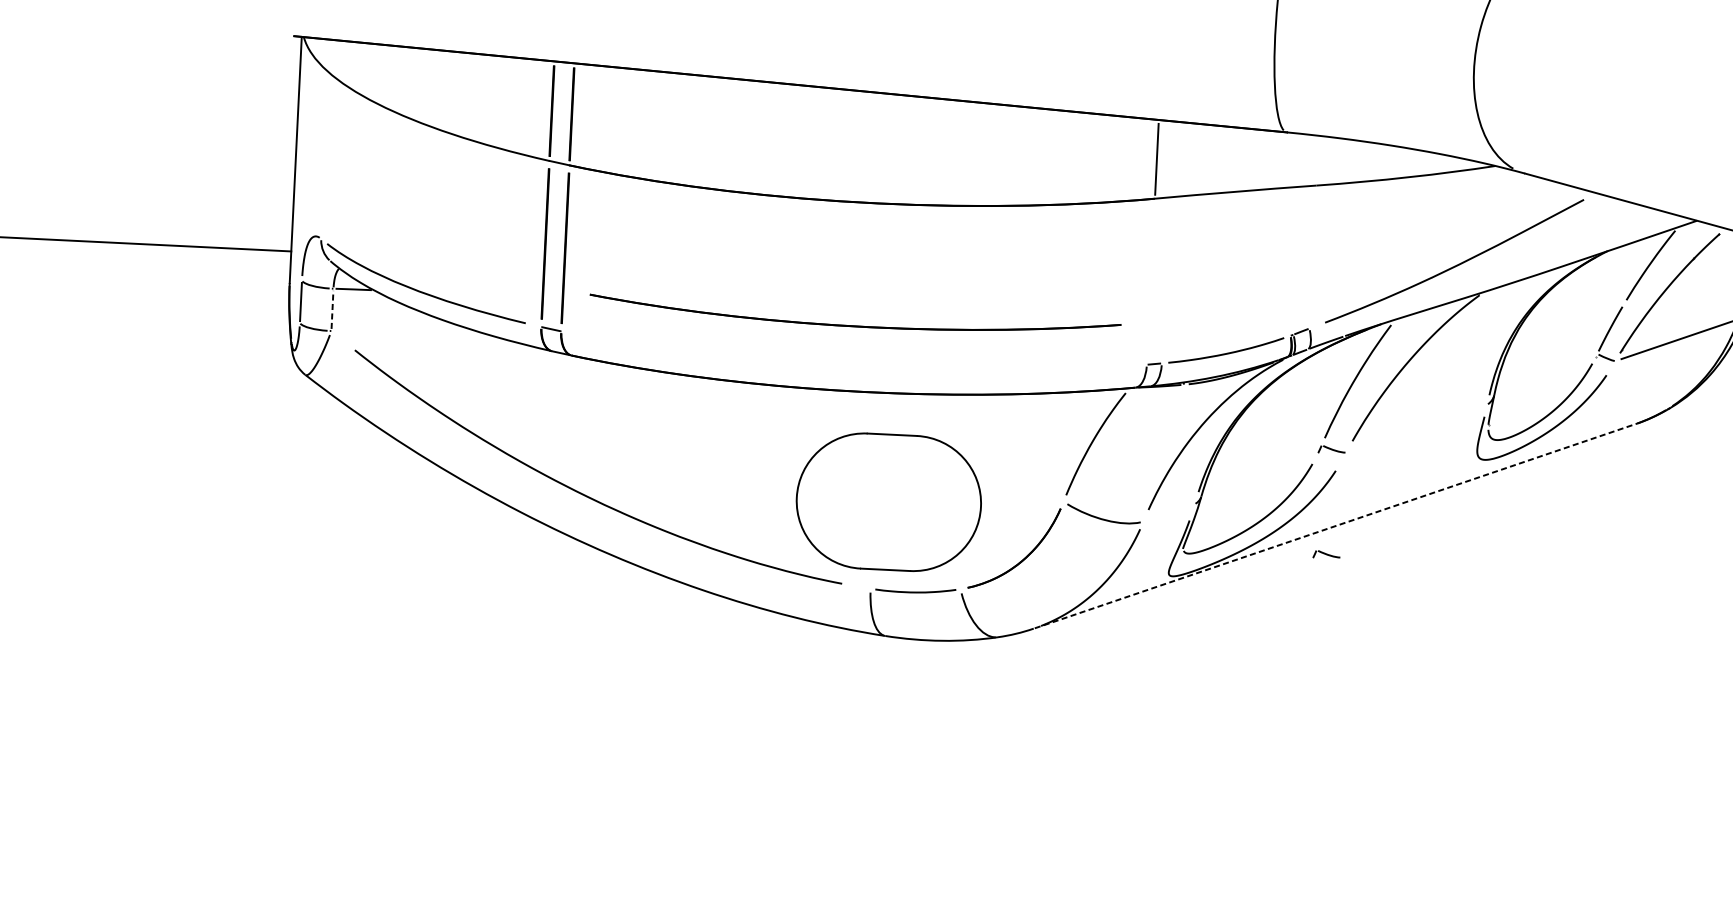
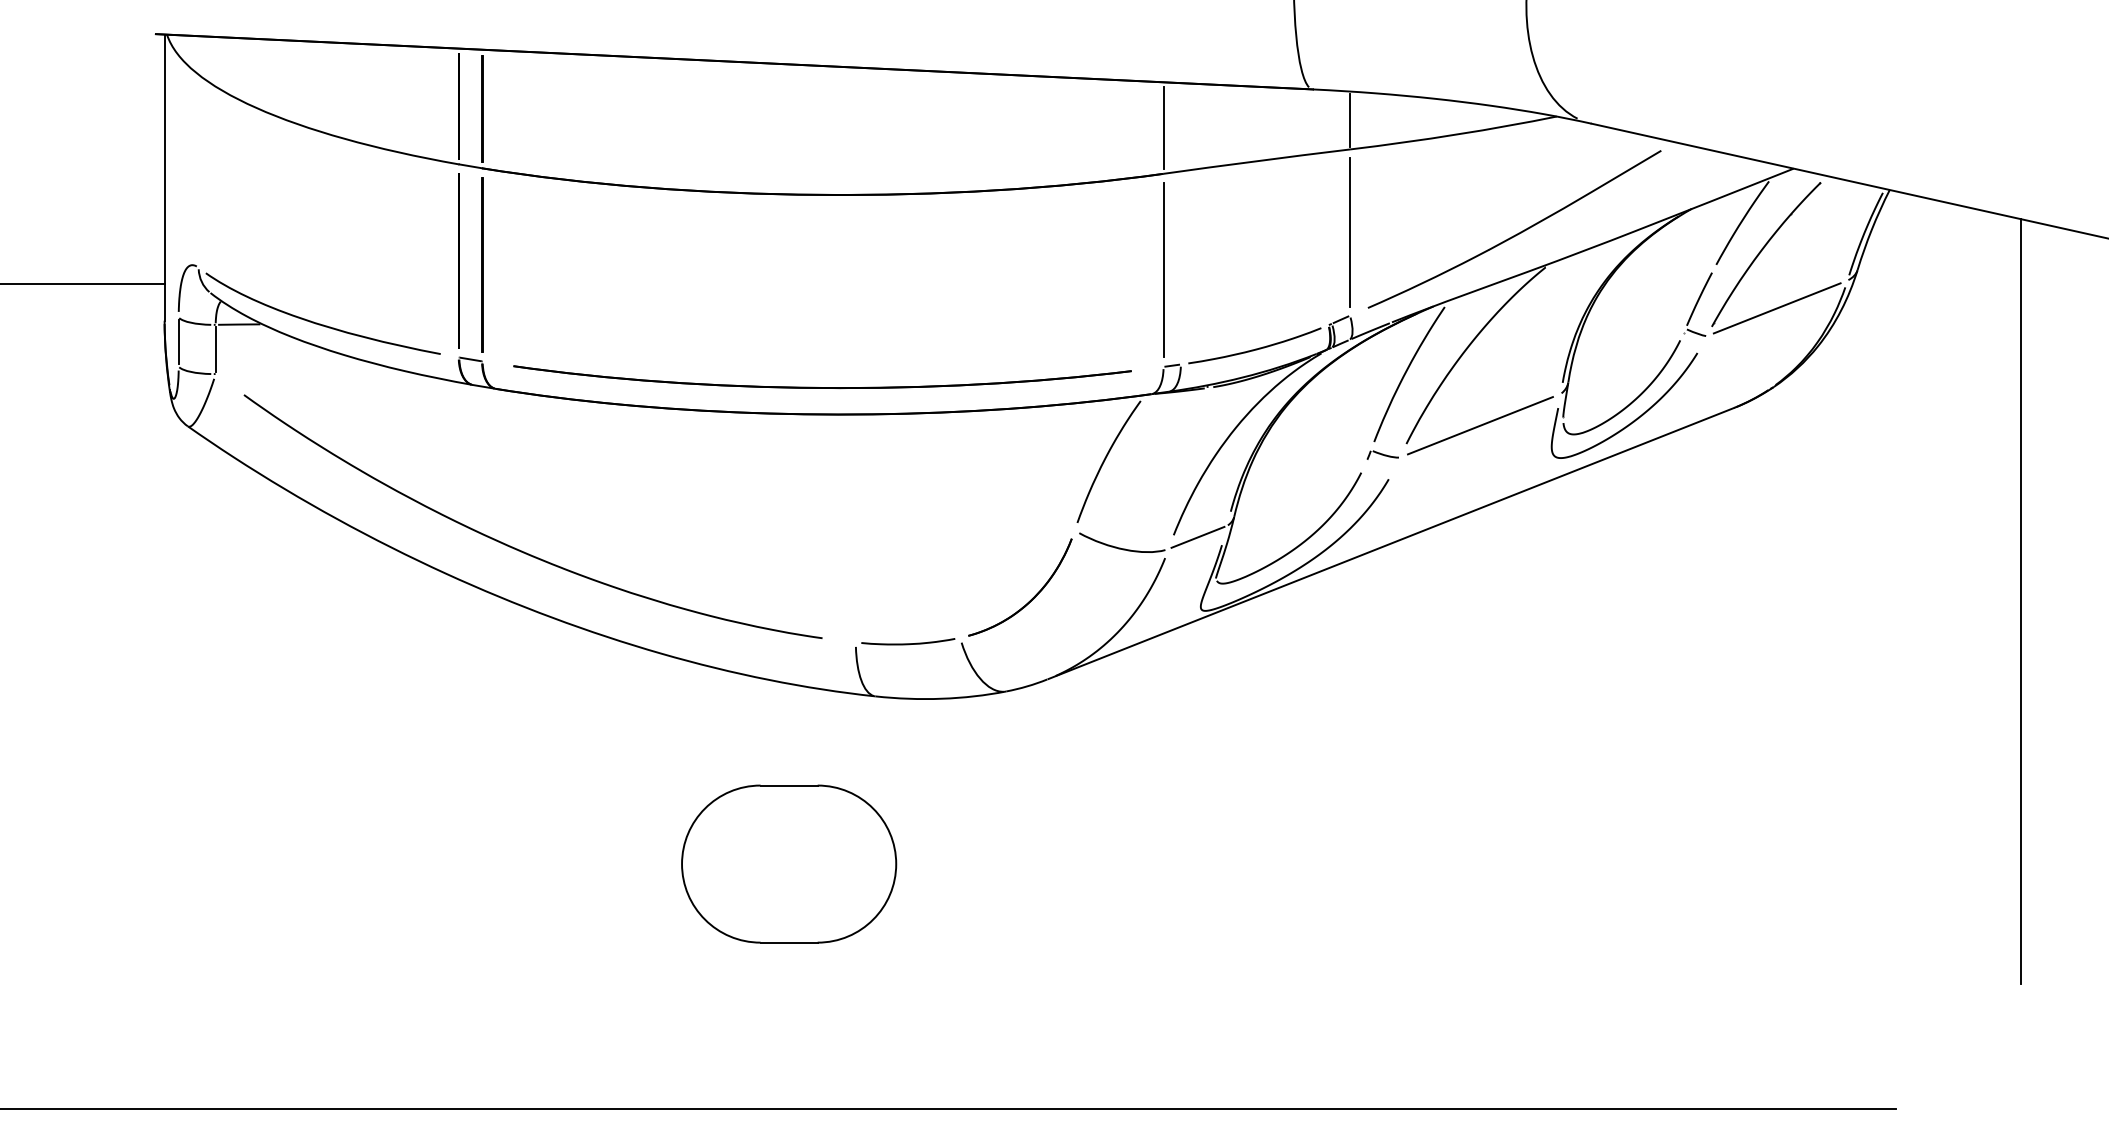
line: (1317, 160) -> (1350, 120), added
line: (1313, 257) -> (1350, 232), added
line: (1150, 281) -> (1163, 270), added
line: (332, 309) -> (215, 348), dashed -> solid
part: (854, 325) -> (822, 387), moved
line: (1416, 428) -> (1479, 425), added
part: (889, 501) -> (789, 863), moved
line: (1168, 512) -> (1197, 536), added
line: (1335, 526) -> (1391, 543), dashed -> solid
part: (1326, 554) -> (1382, 576), removed

